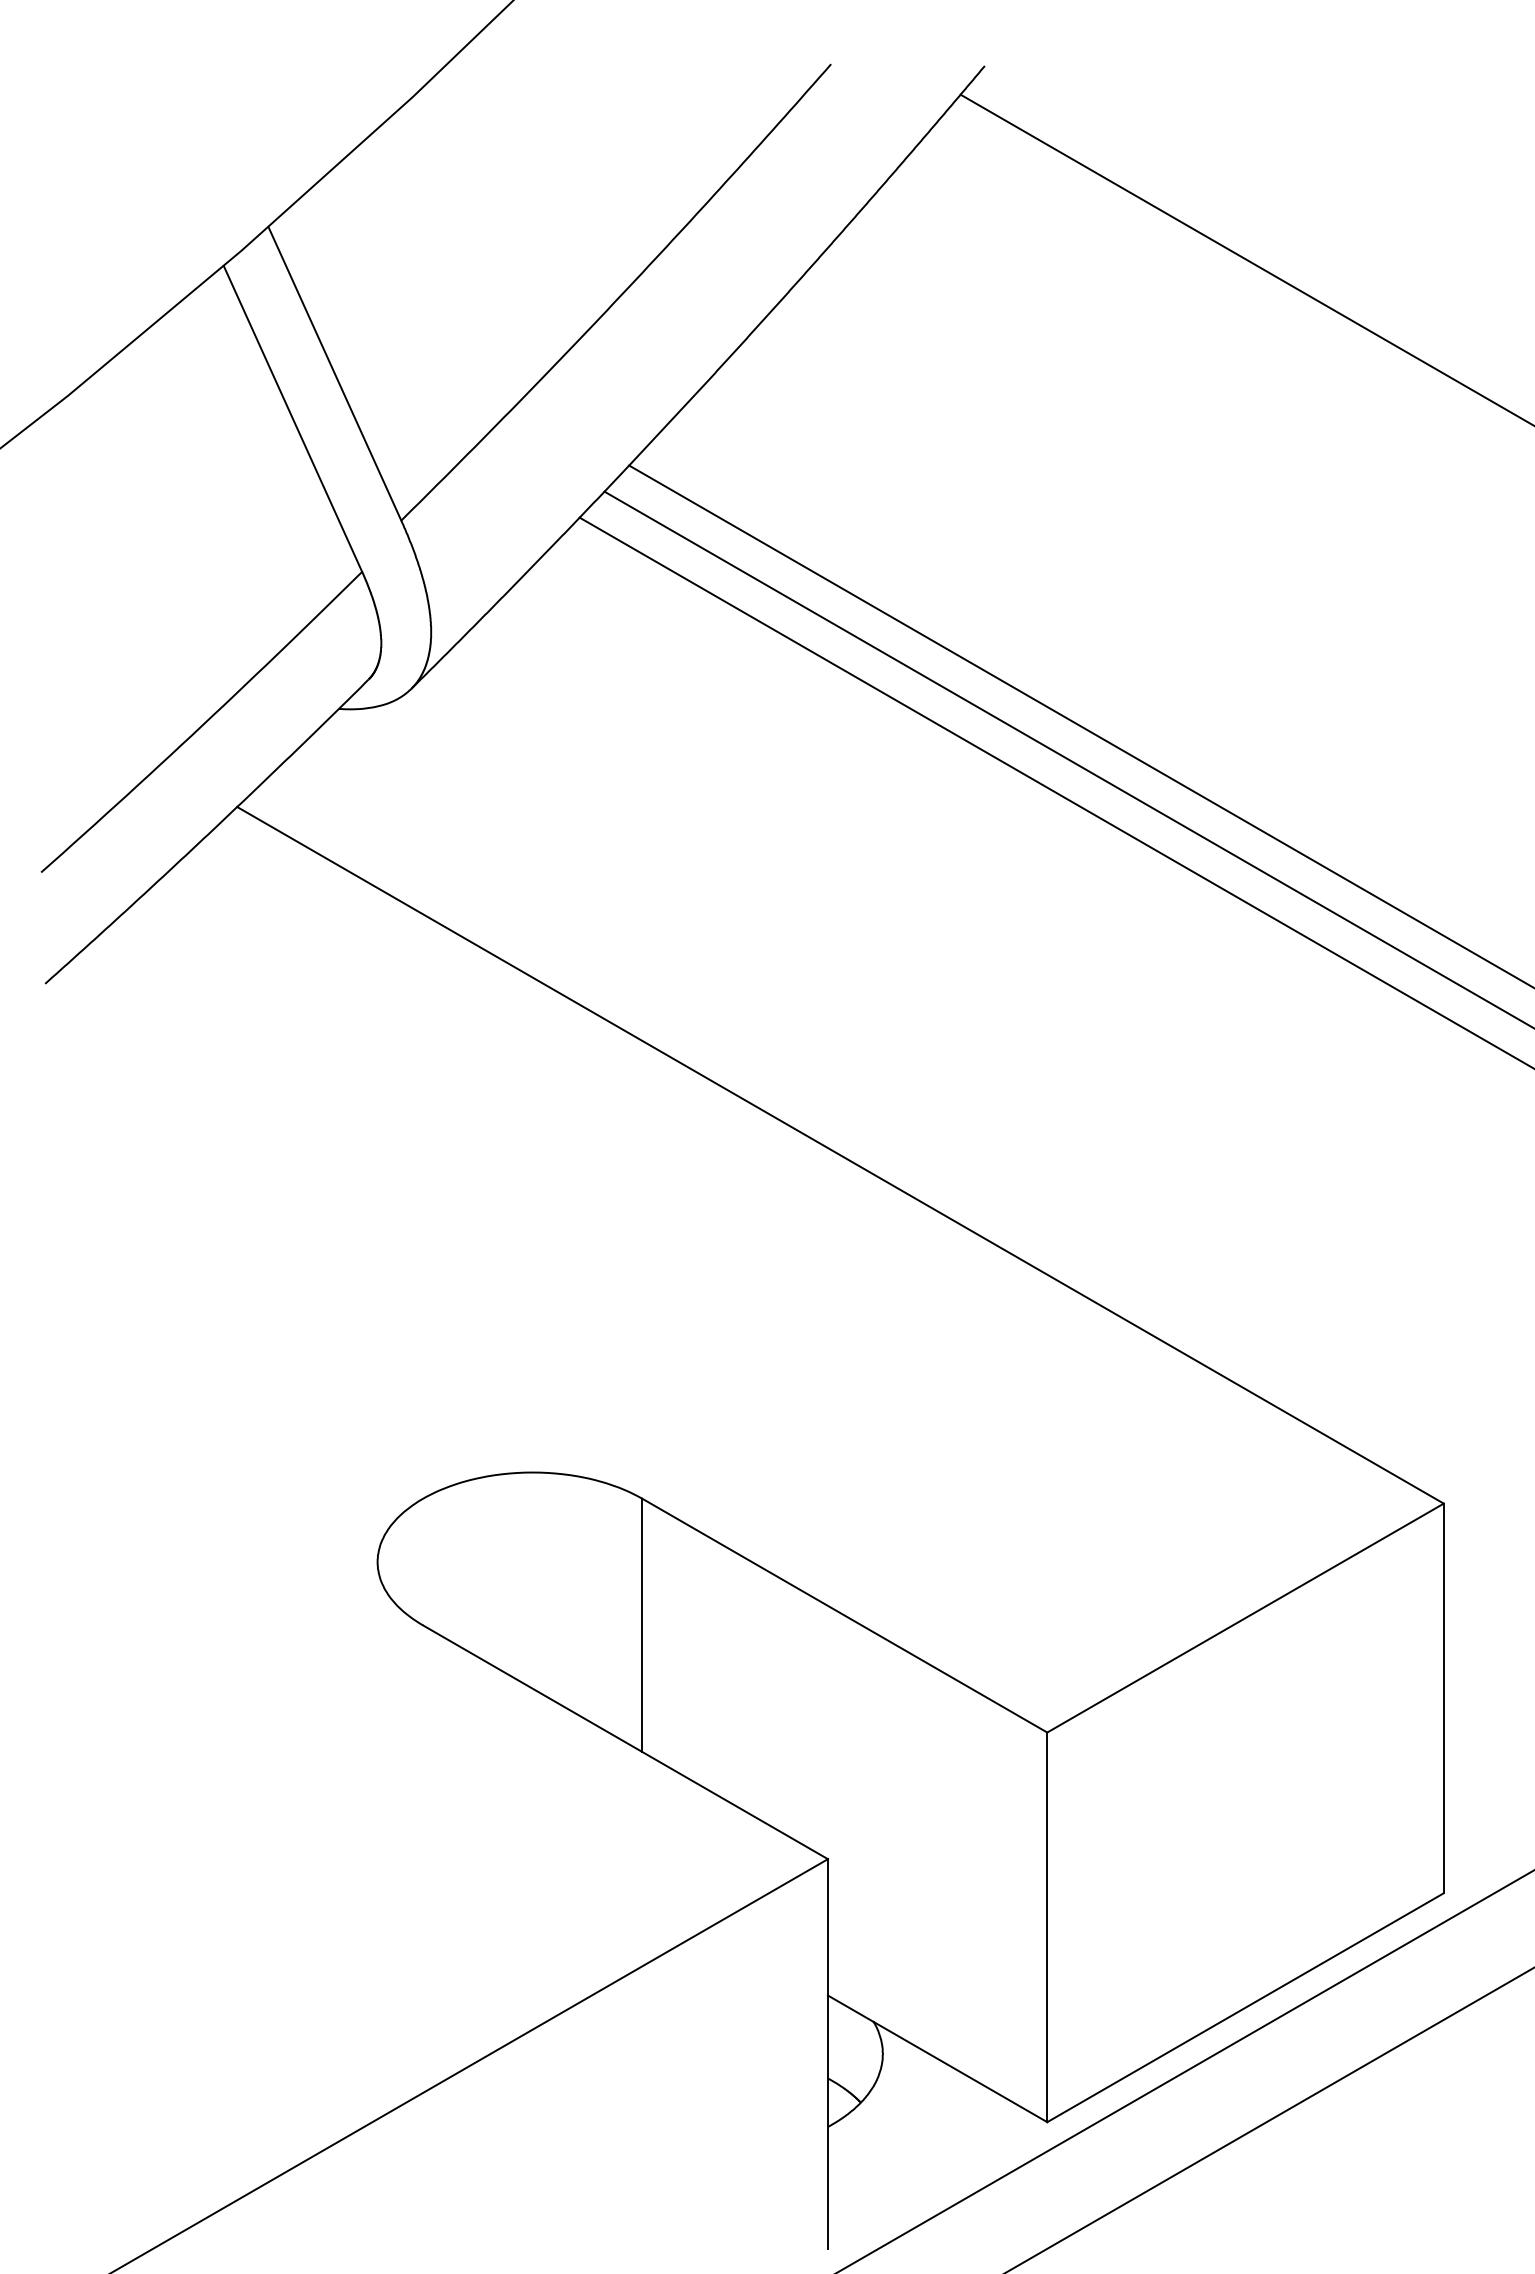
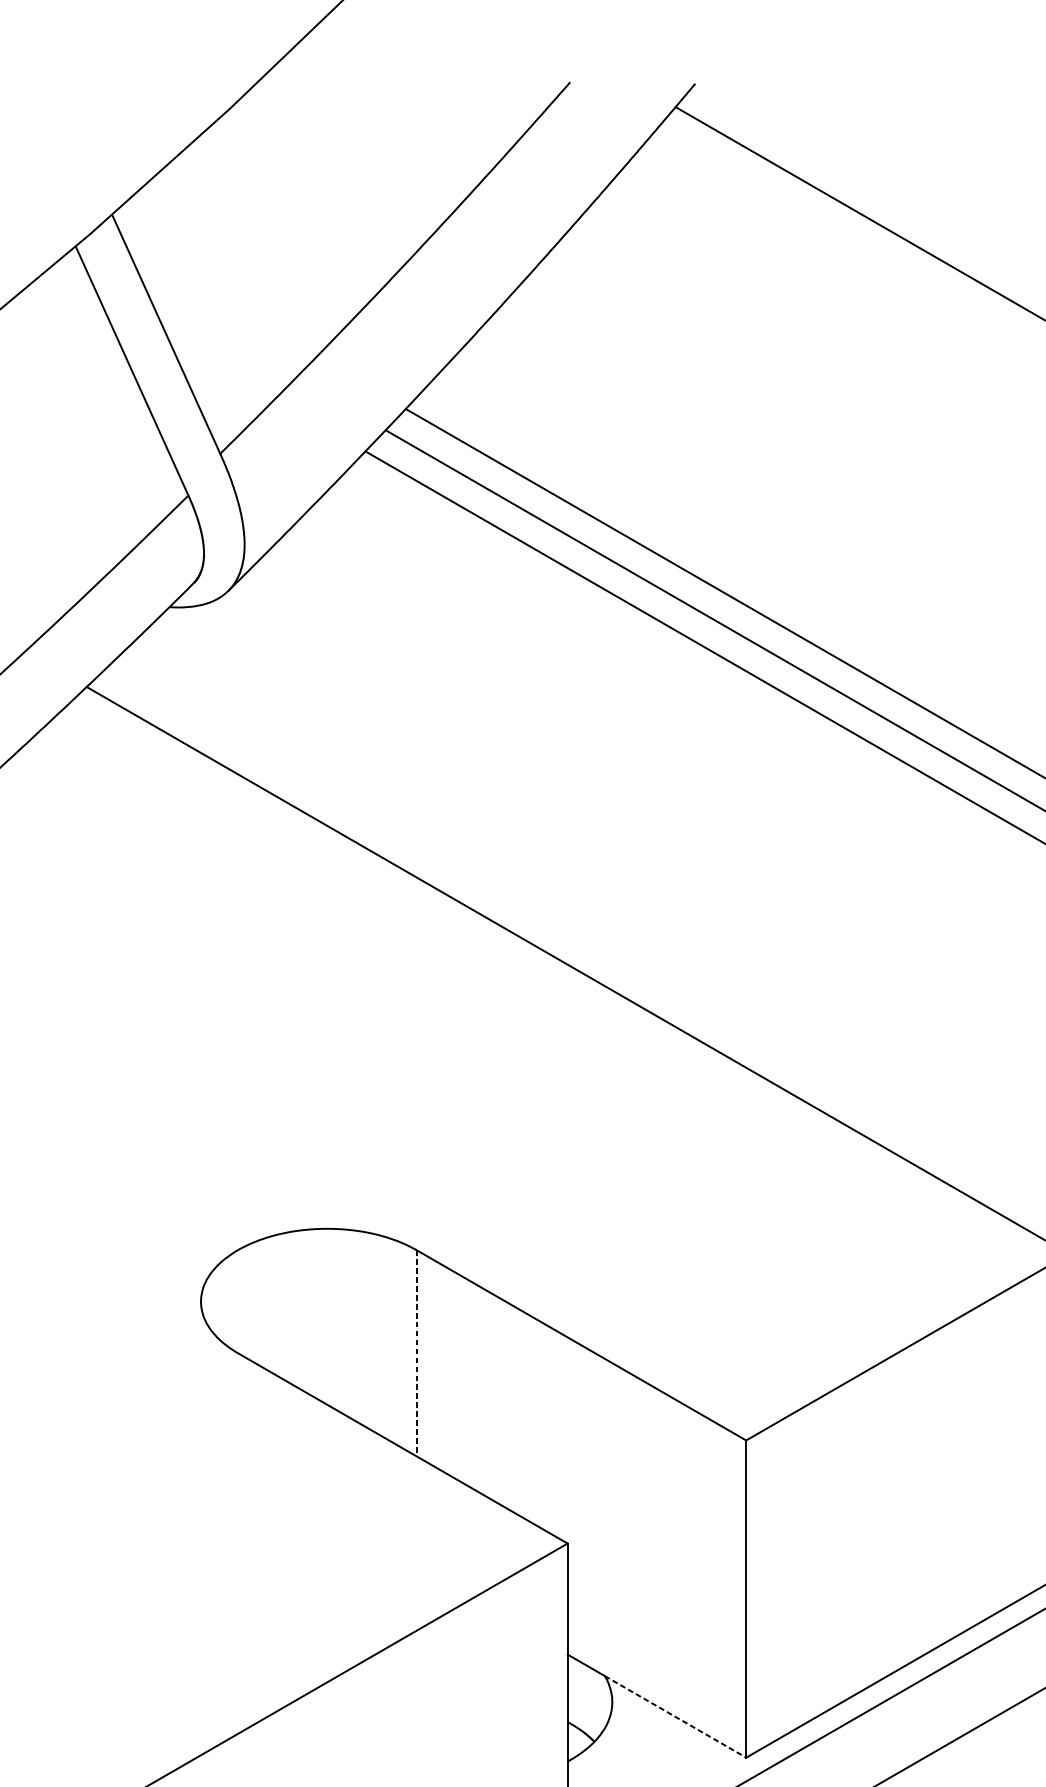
line: (642, 1625) -> (416, 1353), solid -> dashed
line: (960, 2072) -> (675, 1717), solid -> dashed

